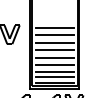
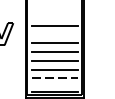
line: (54, 35) -> (54, 35), removed
line: (55, 71) -> (55, 77), solid -> dashed
line: (54, 77) -> (54, 84), removed

